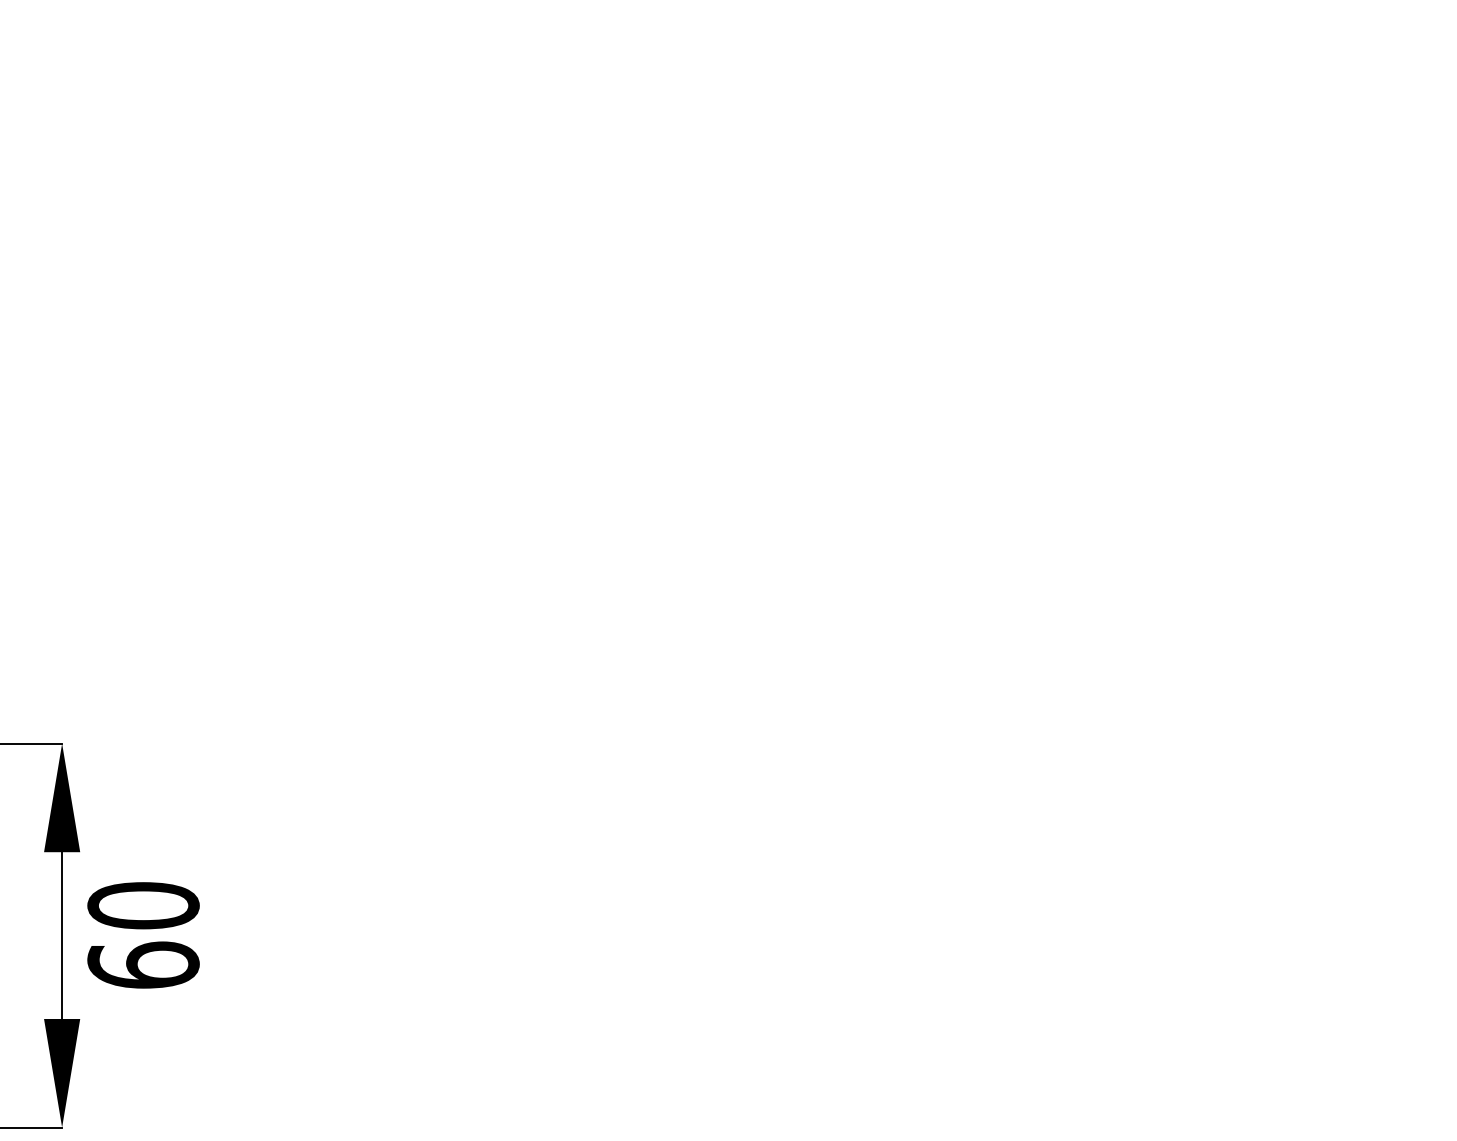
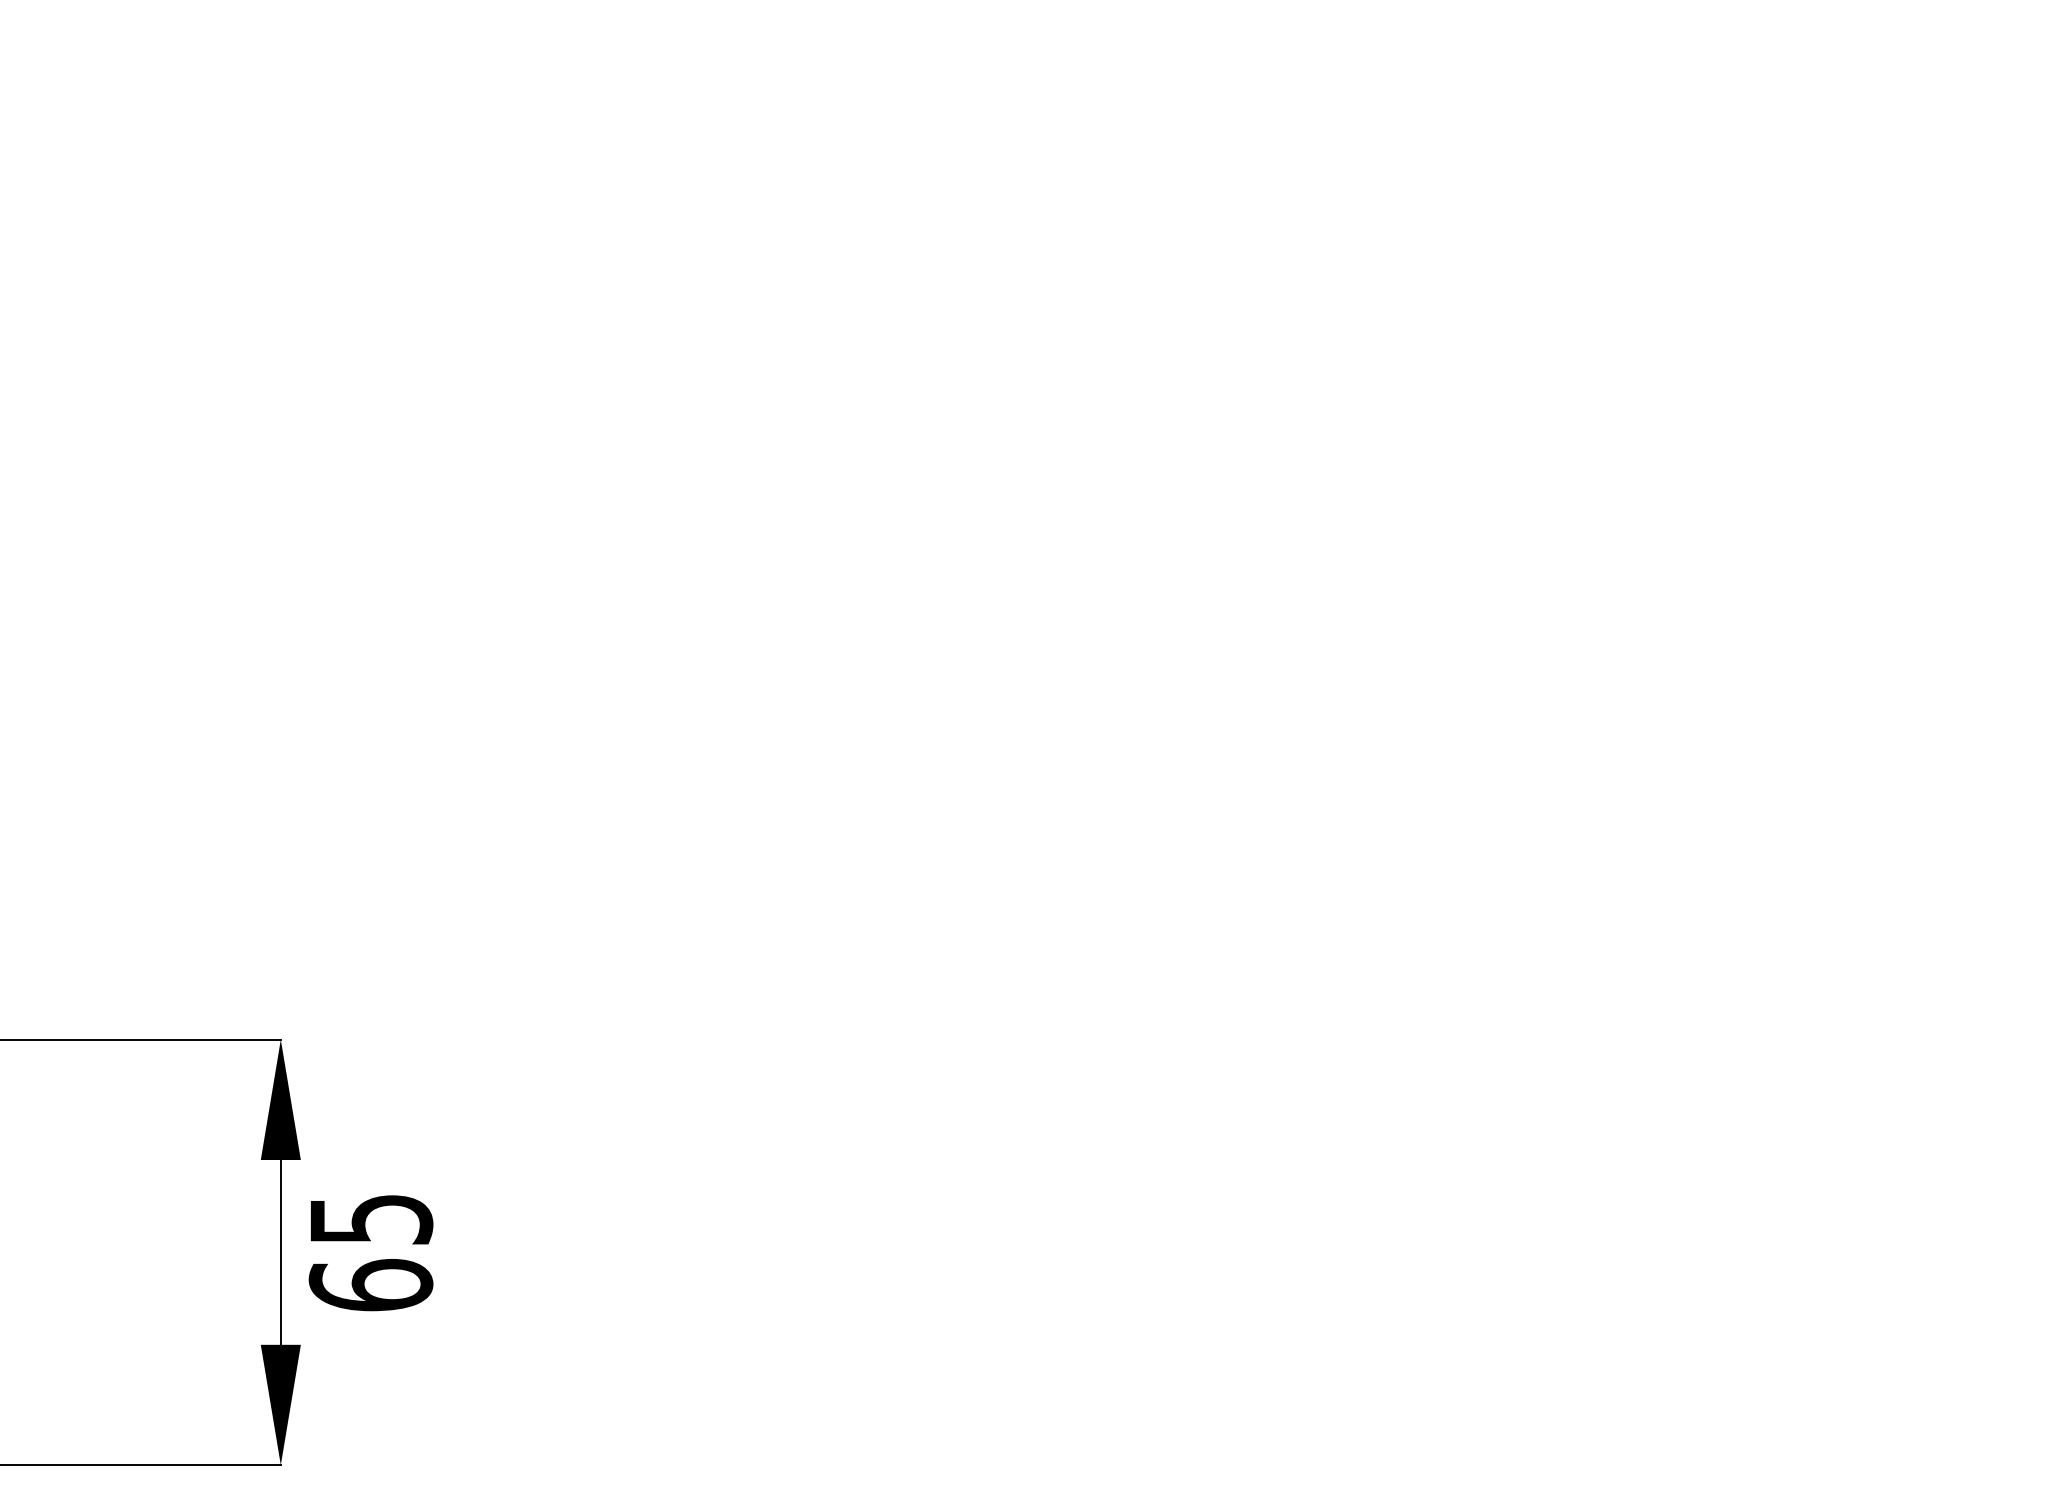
text: (143, 905) -> (370, 1219), 60 -> 65

